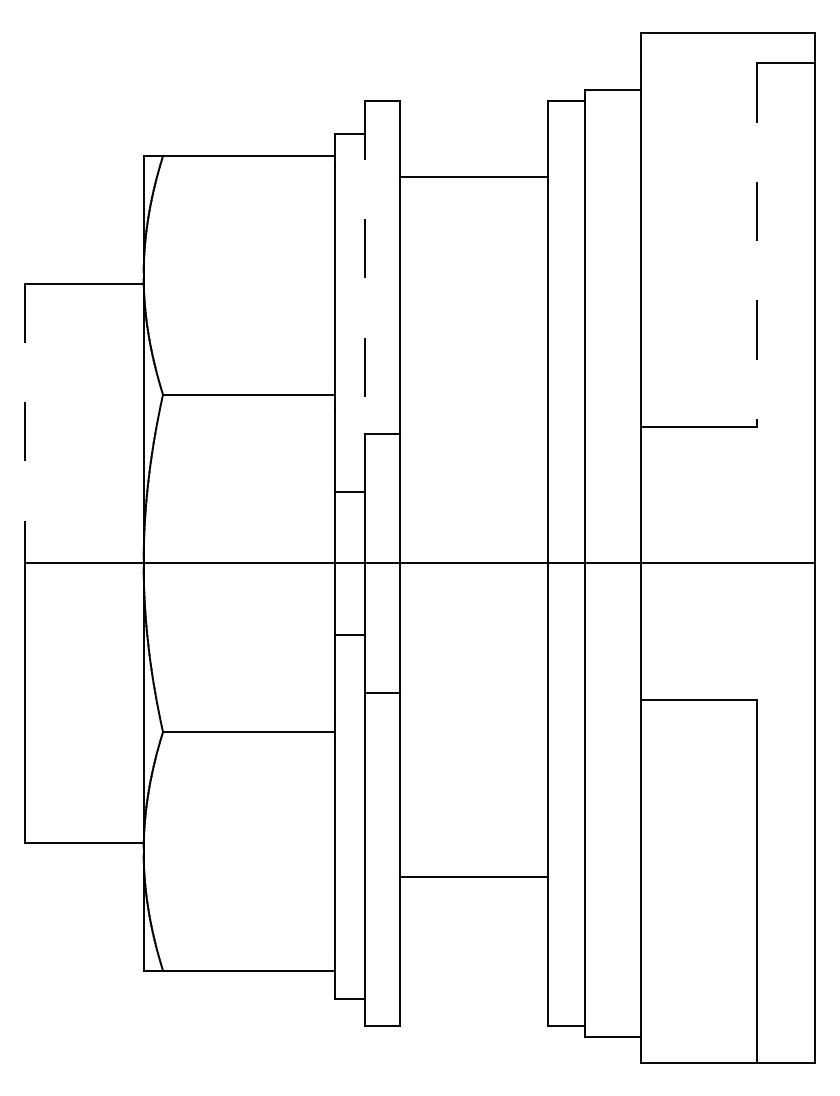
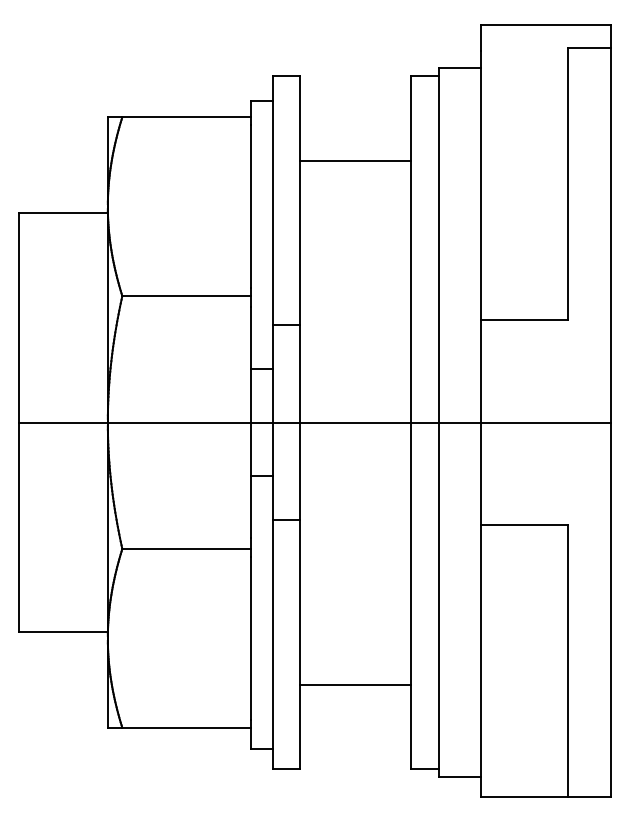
line: (474, 176) -> (355, 160), moved
line: (756, 245) -> (567, 184), dashed -> solid
line: (364, 267) -> (273, 200), dashed -> solid
line: (25, 423) -> (19, 317), dashed -> solid
line: (474, 876) -> (355, 684), moved

